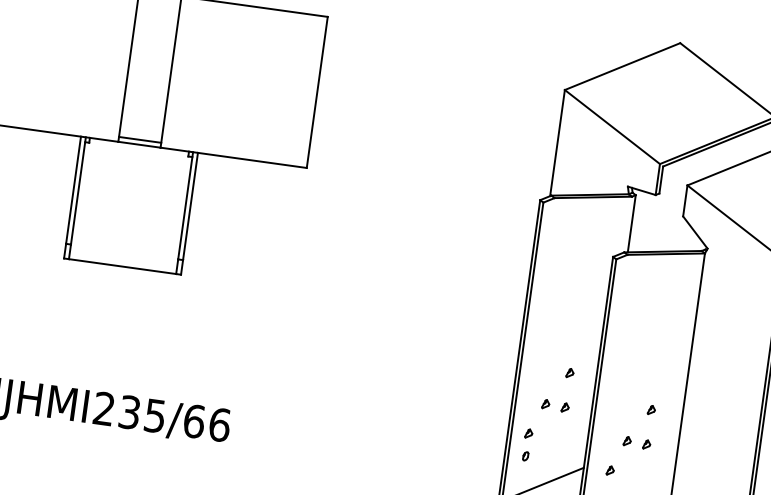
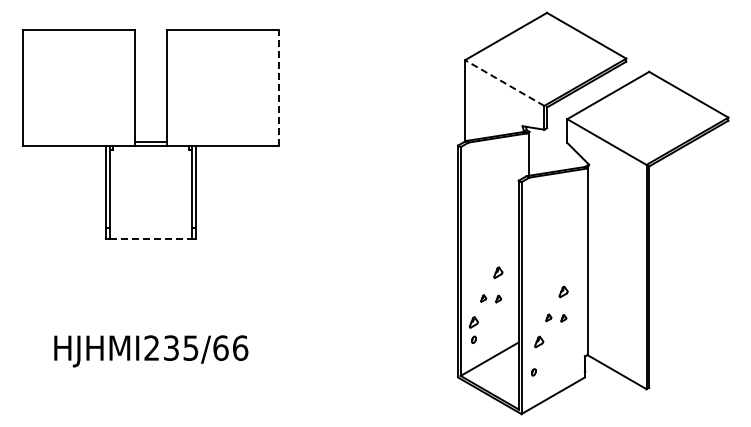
line: (317, 92) -> (279, 87), solid -> dashed
line: (612, 127) -> (504, 83), solid -> dashed
line: (123, 267) -> (151, 239), solid -> dashed
part: (569, 372) -> (498, 272), size x1.6
part: (651, 409) -> (563, 291), size x1.6
part: (528, 433) -> (473, 322), size x1.6
part: (609, 470) -> (538, 341), size x1.6

